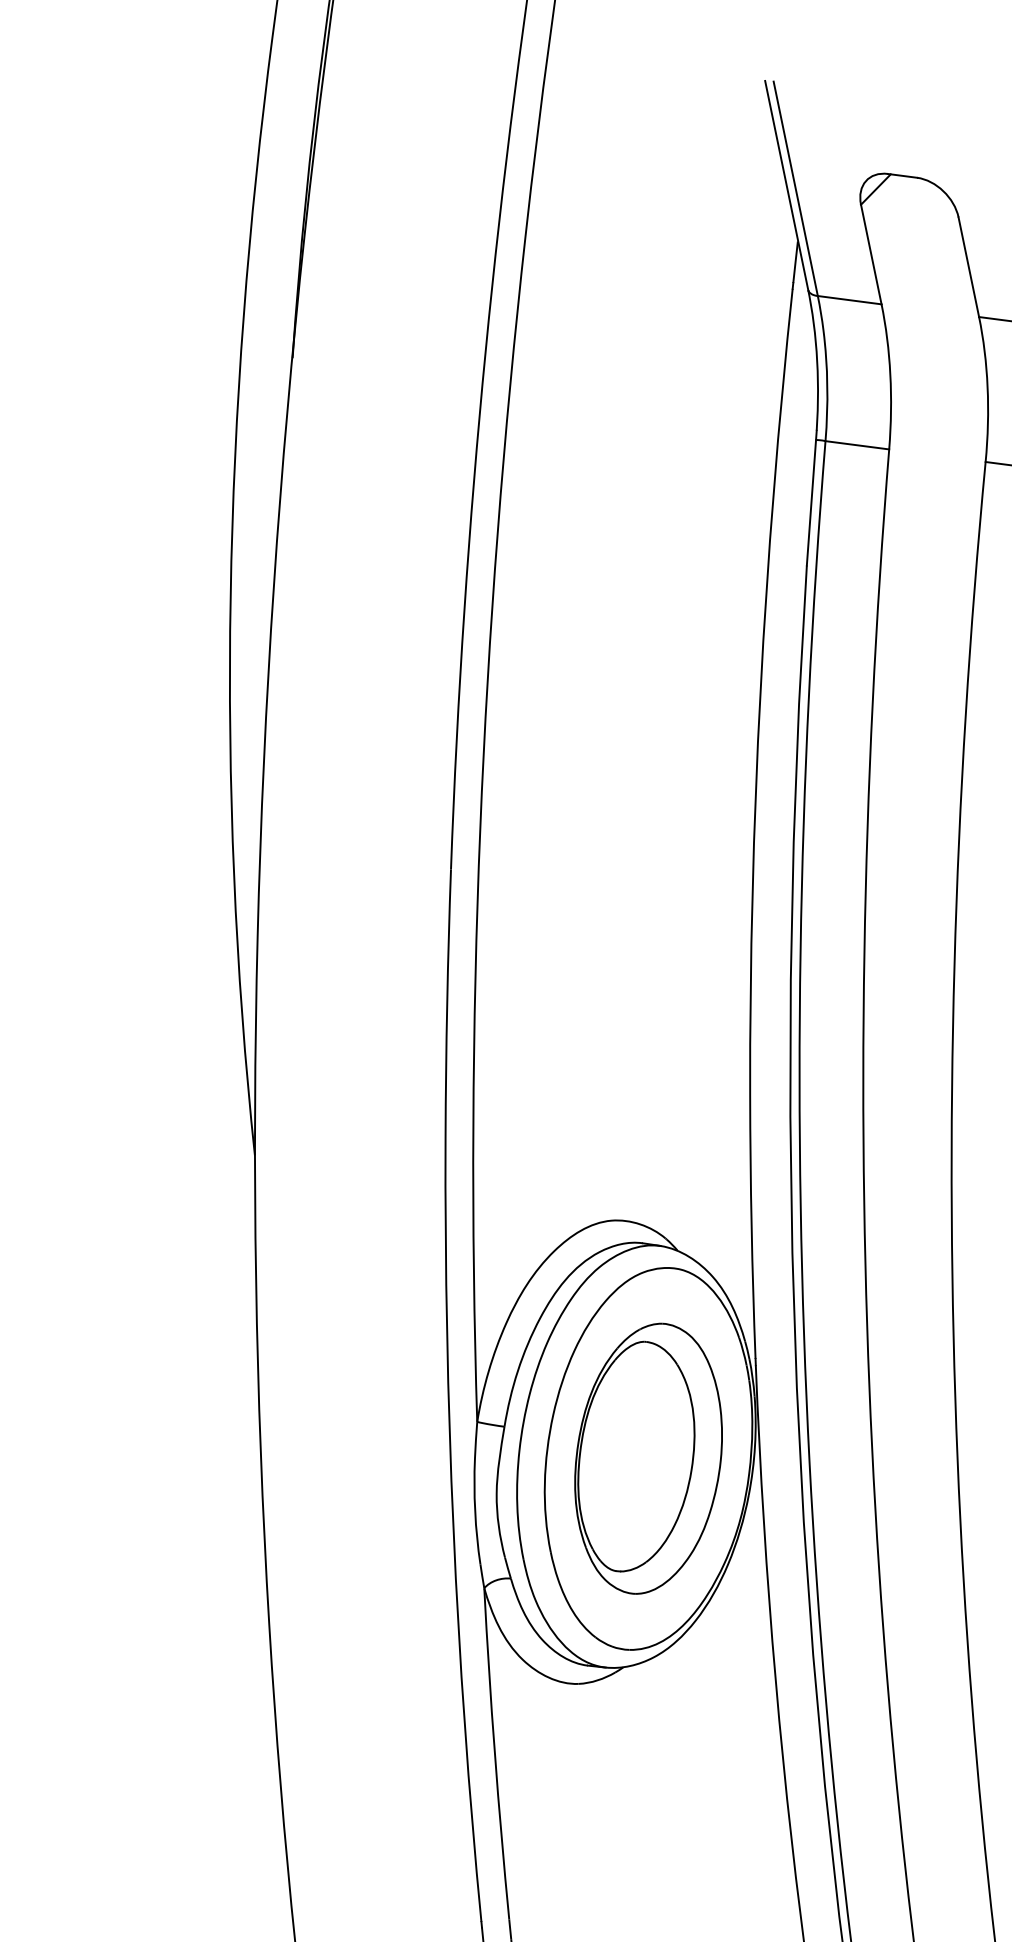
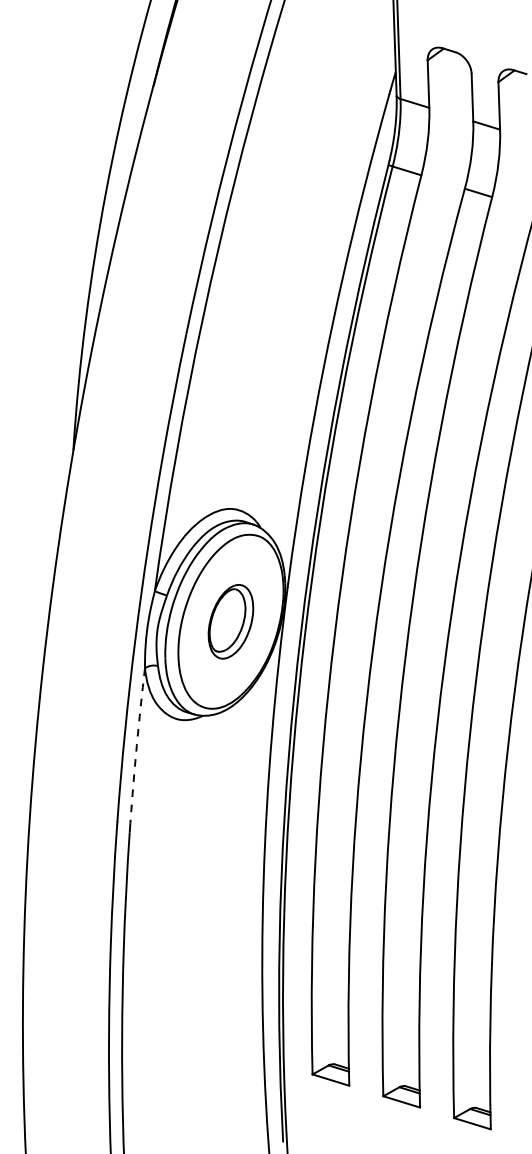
part: (647, 1458) -> (230, 621), size x0.6
arc: (494, 1753) -> (136, 745), solid -> dashed

